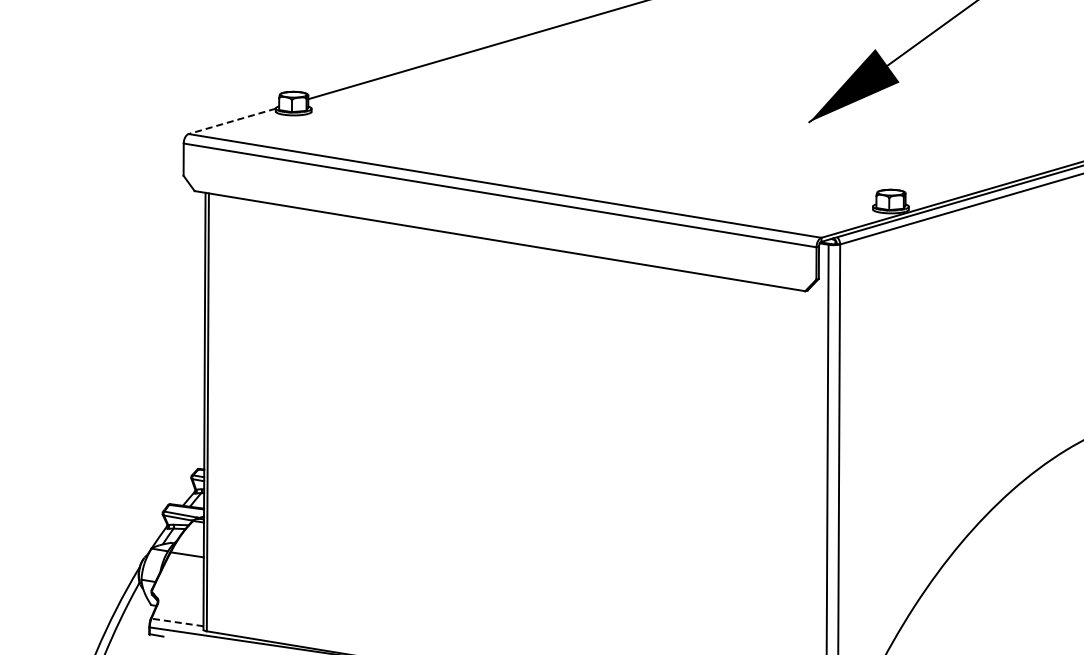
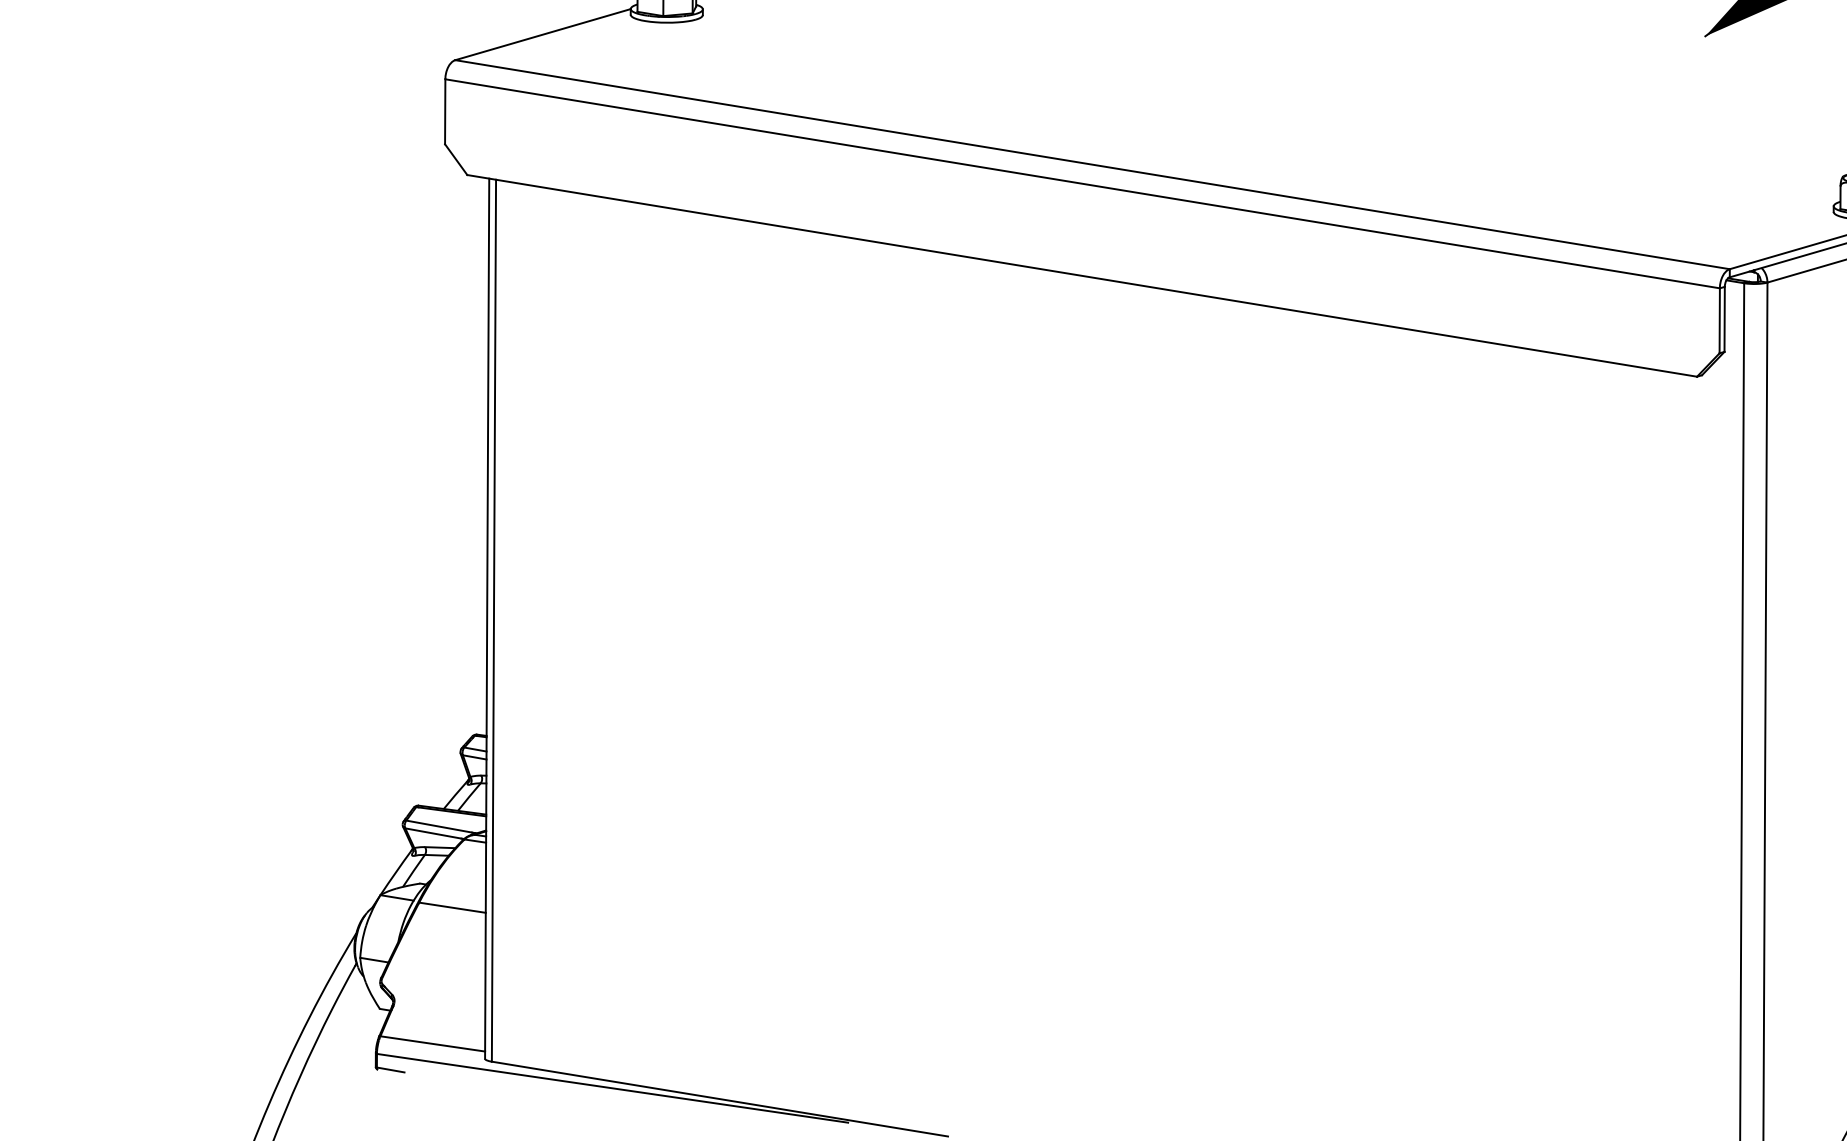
line: (231, 121) -> (541, 34), dashed -> solid
line: (177, 622) -> (432, 1043), dashed -> solid

